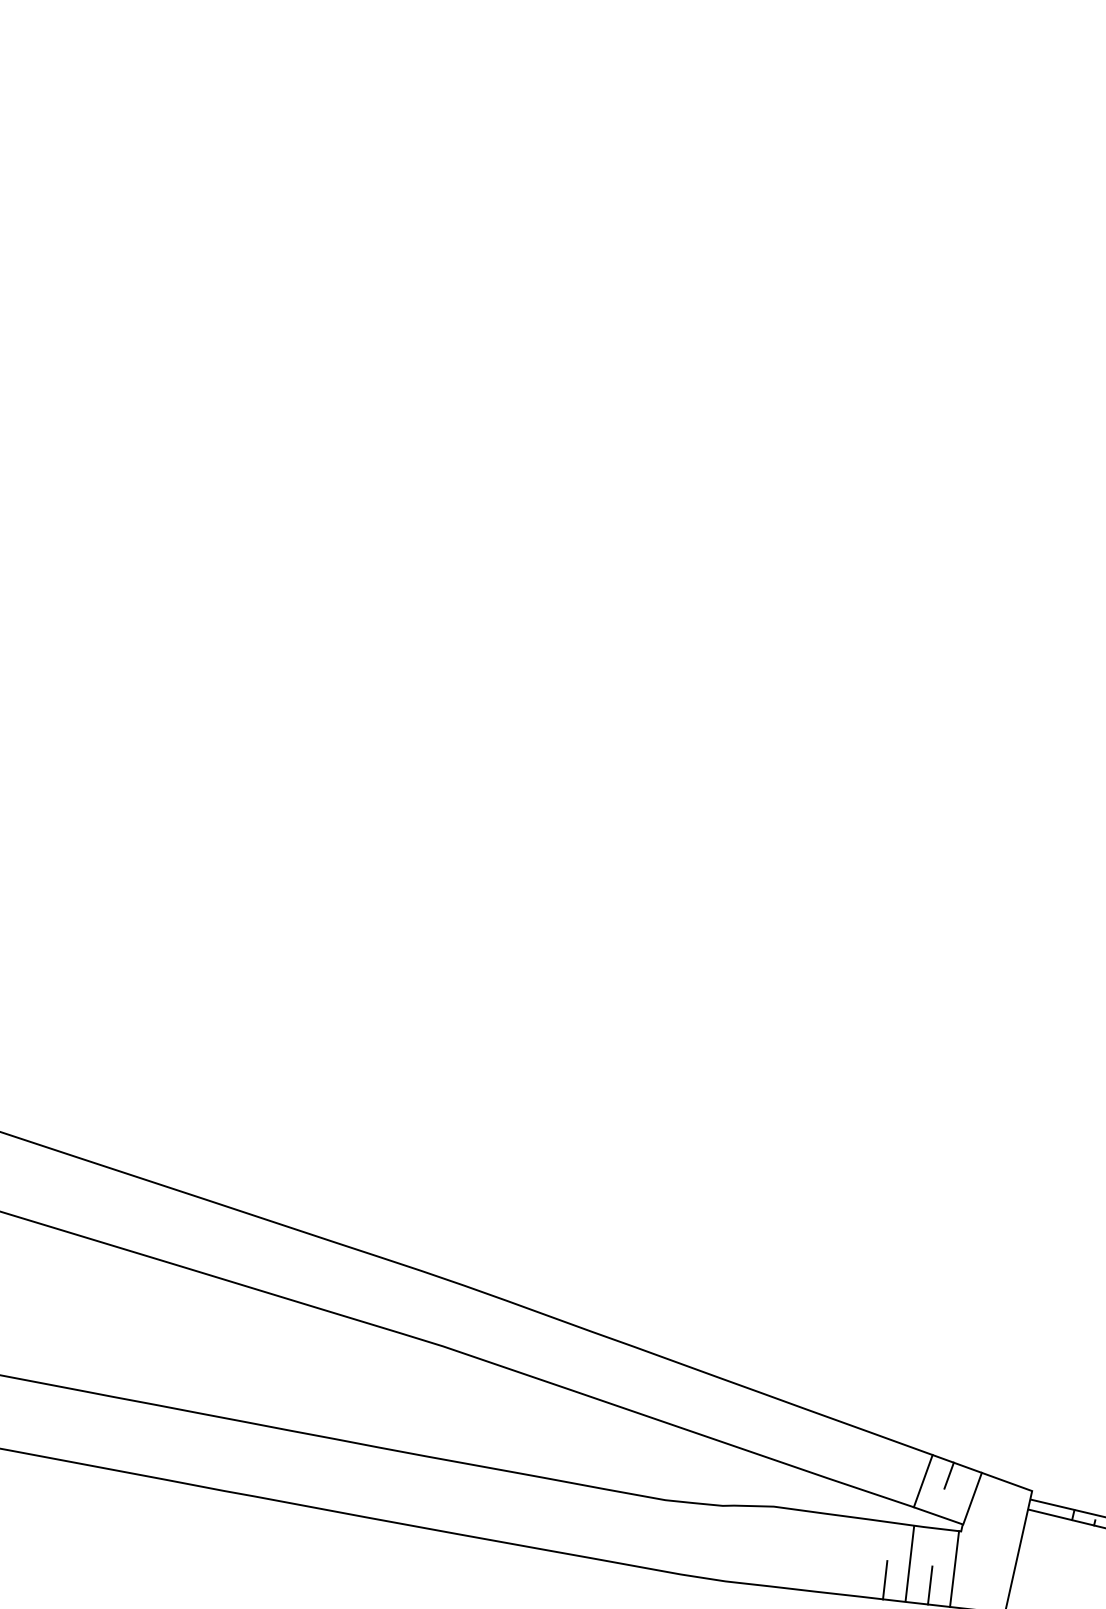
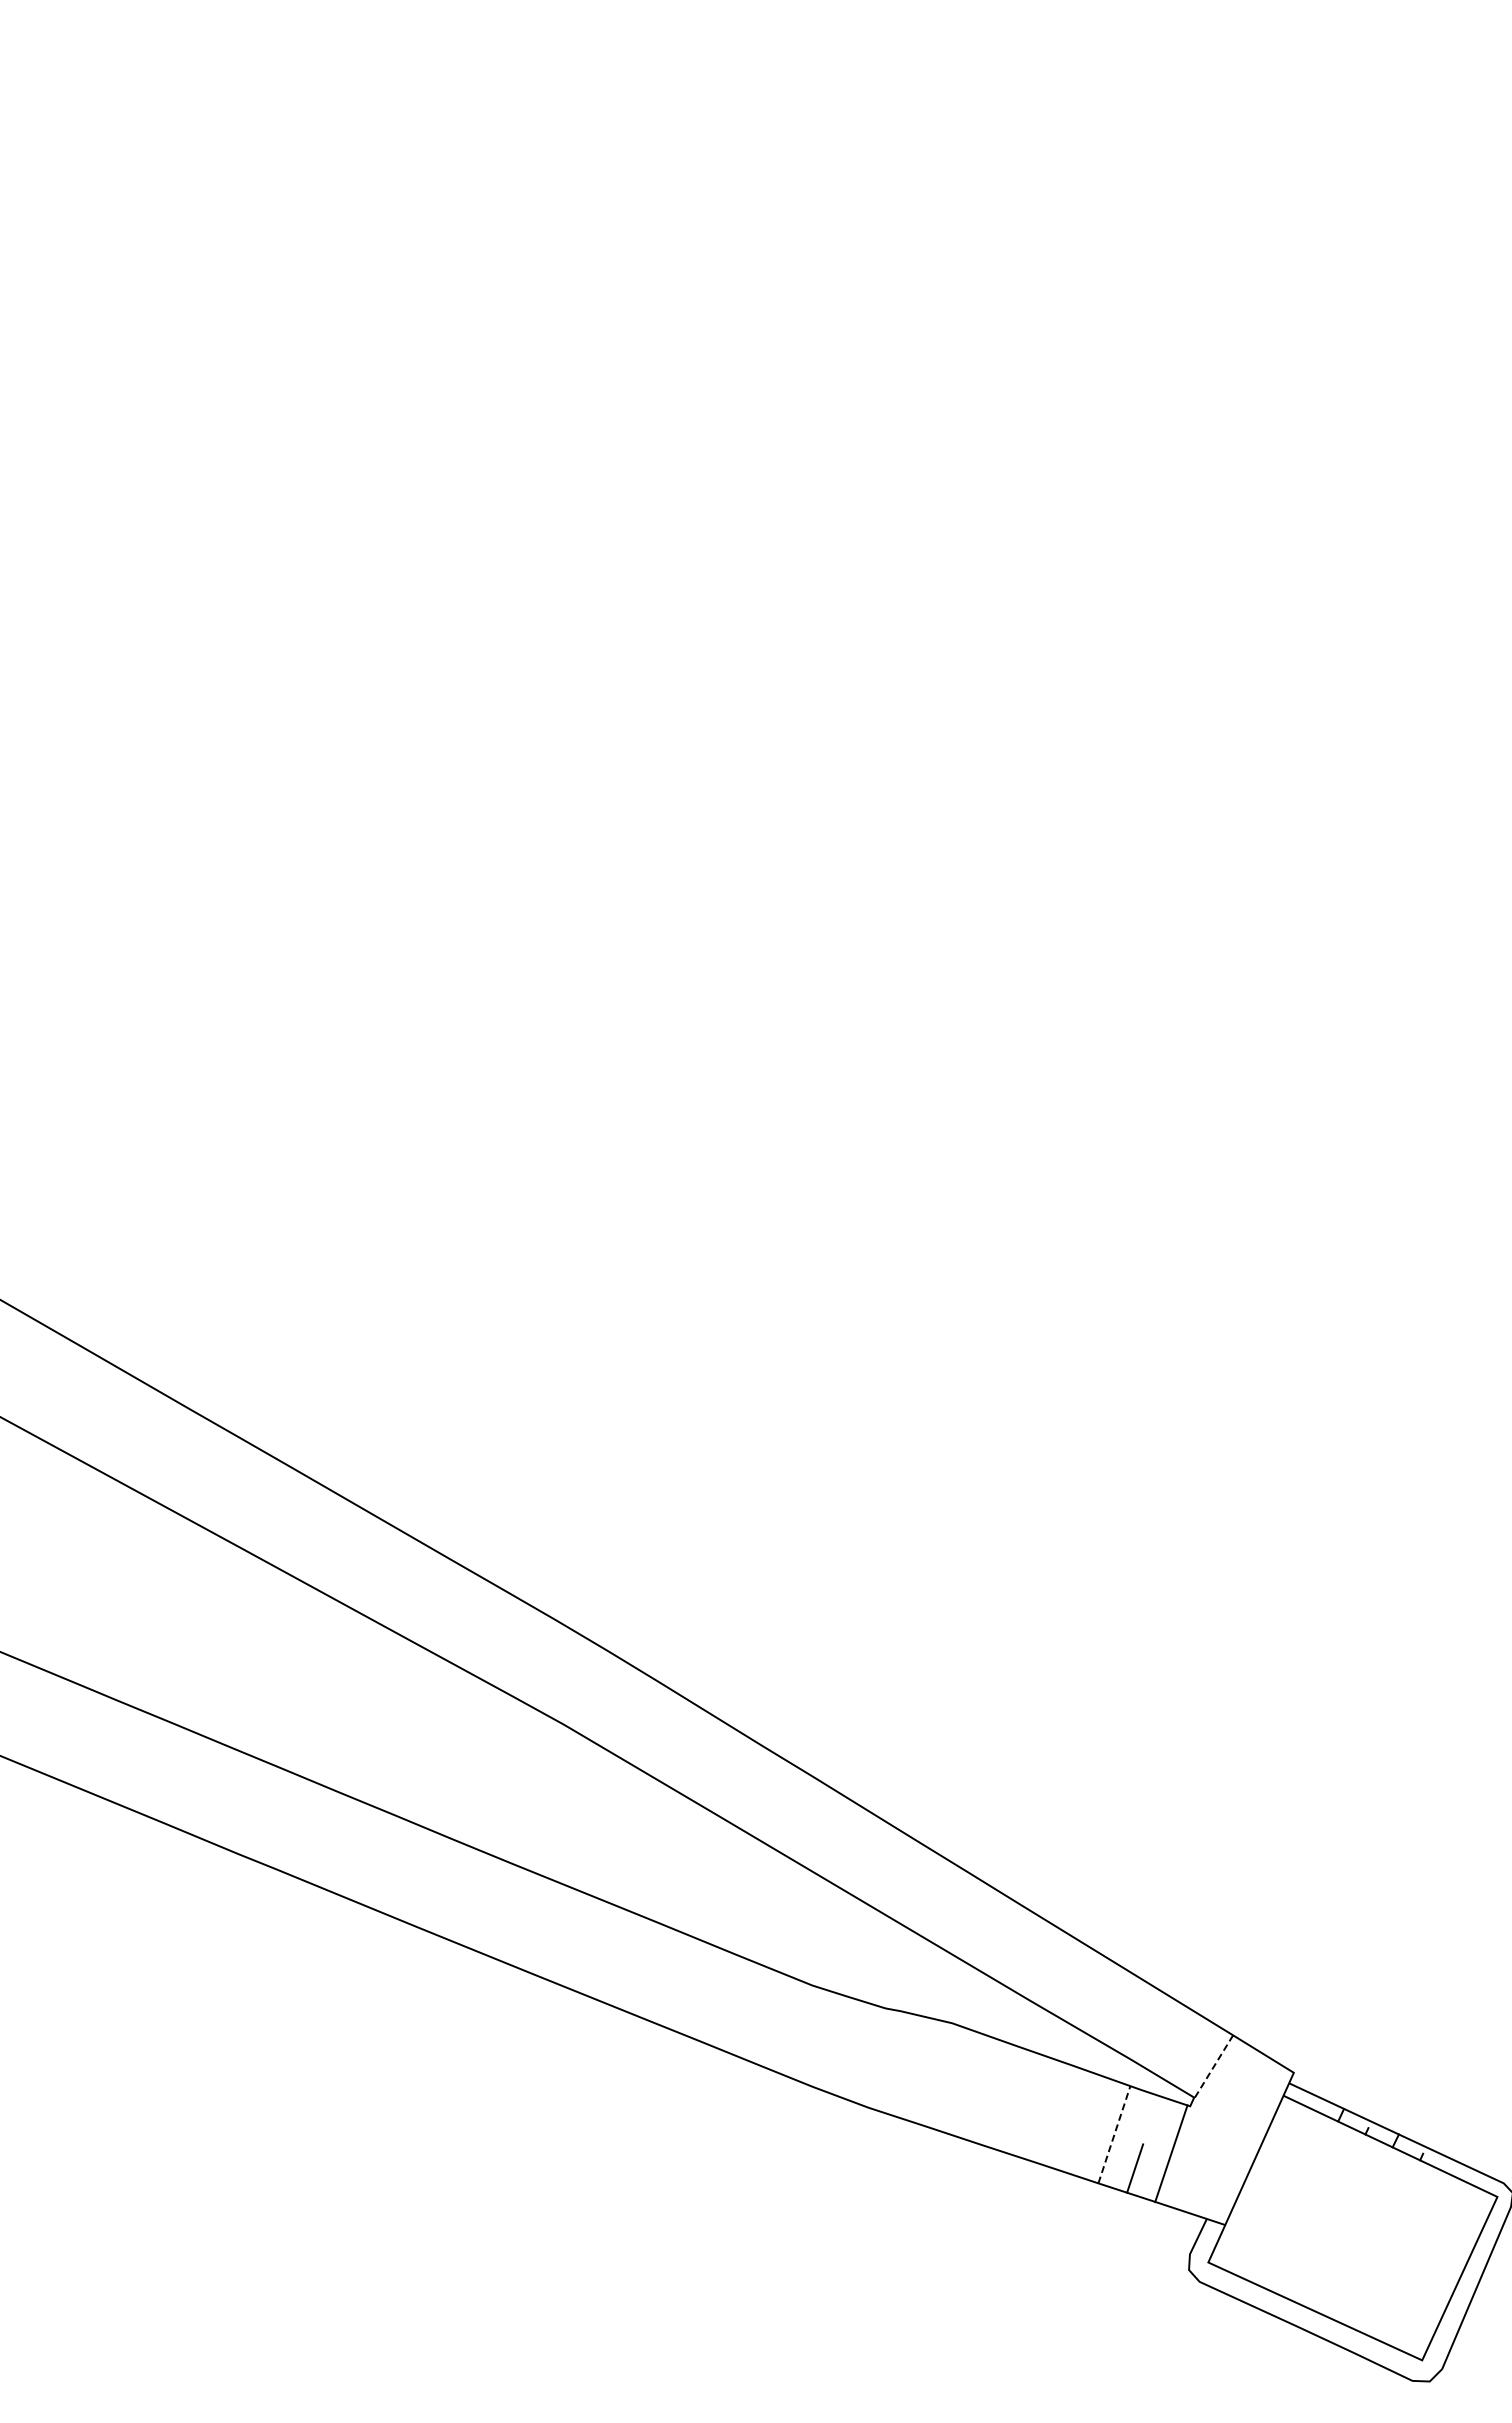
line: (948, 1475) -> (1189, 2029), removed
line: (922, 1480) -> (1153, 2029), removed
line: (972, 1498) -> (1213, 2066), solid -> dashed
line: (909, 1563) -> (1114, 2134), solid -> dashed
line: (885, 1580) -> (1077, 2149), removed

